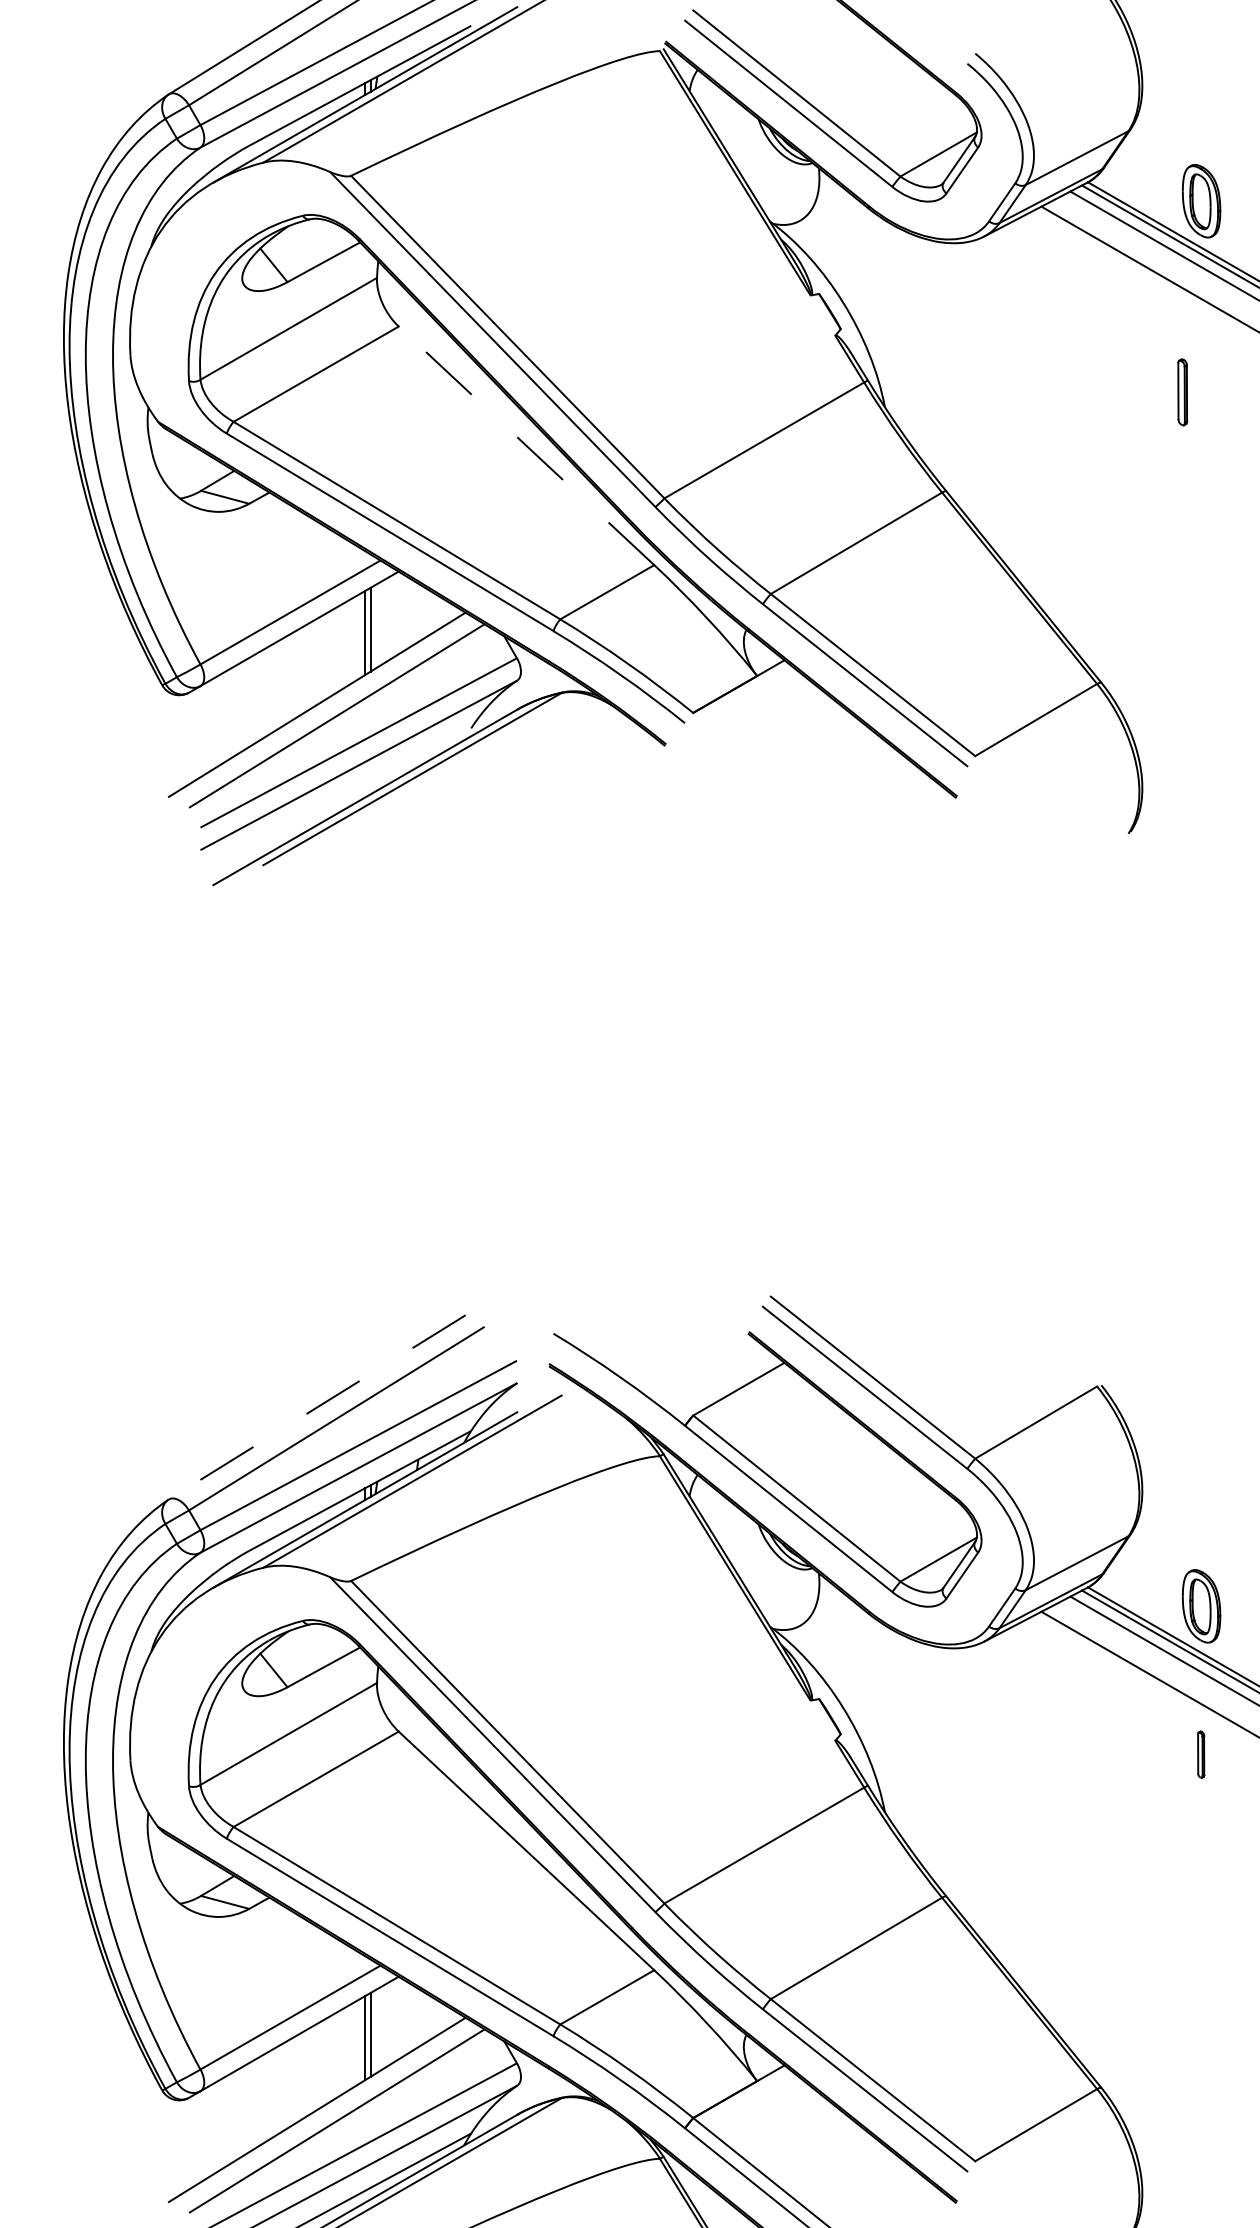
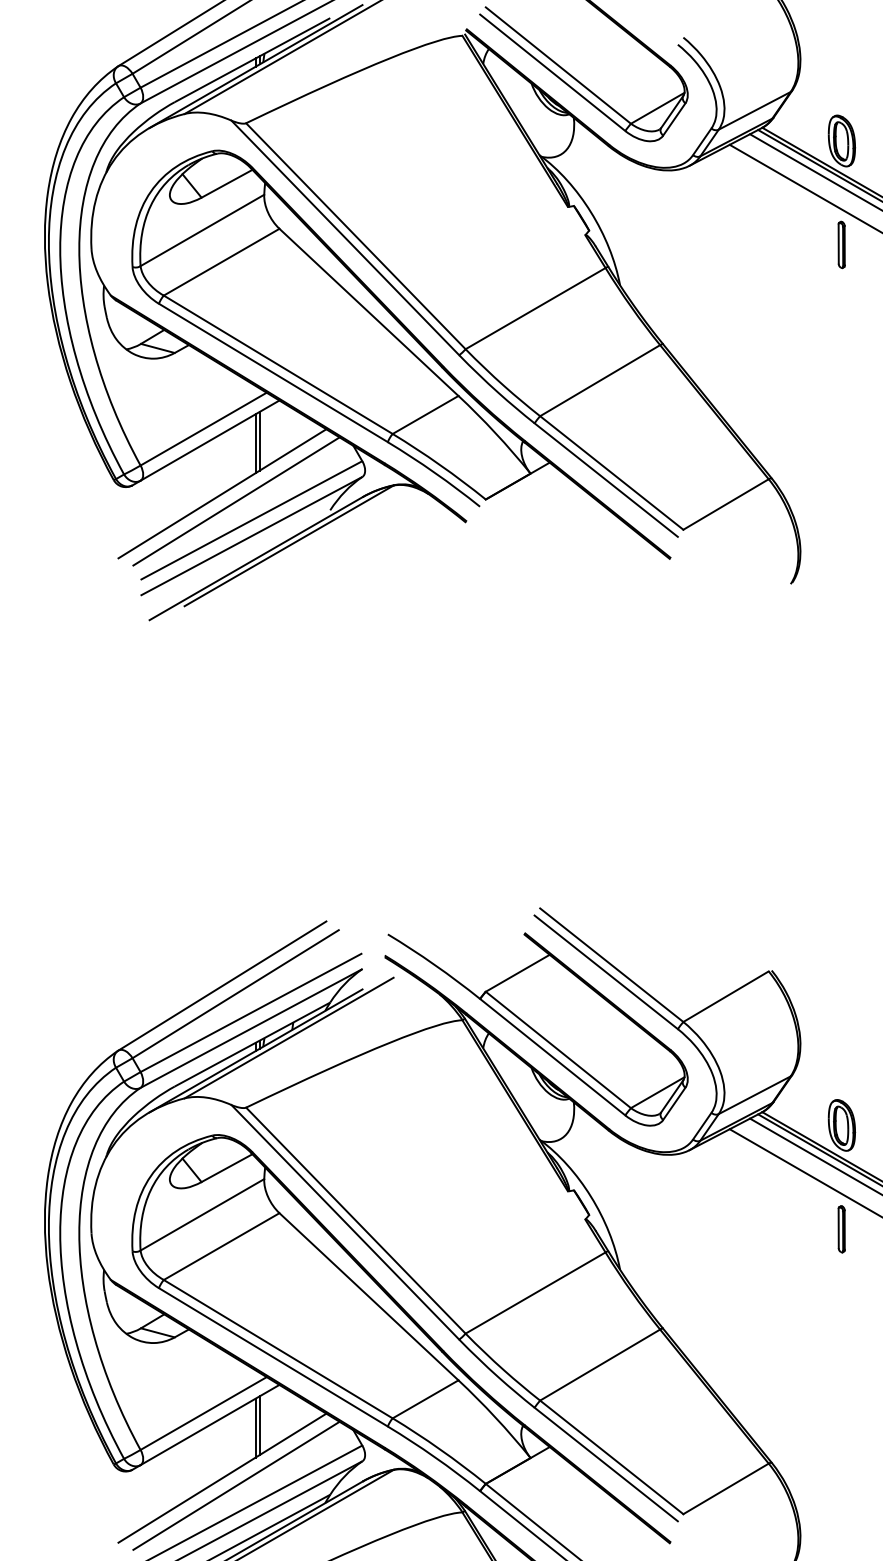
part: (1182, 391) -> (841, 244), moved
line: (525, 445) -> (368, 312), dashed -> solid
line: (317, 1408) -> (222, 986), dashed -> solid
part: (1200, 1754) -> (841, 1229), size x1.43

